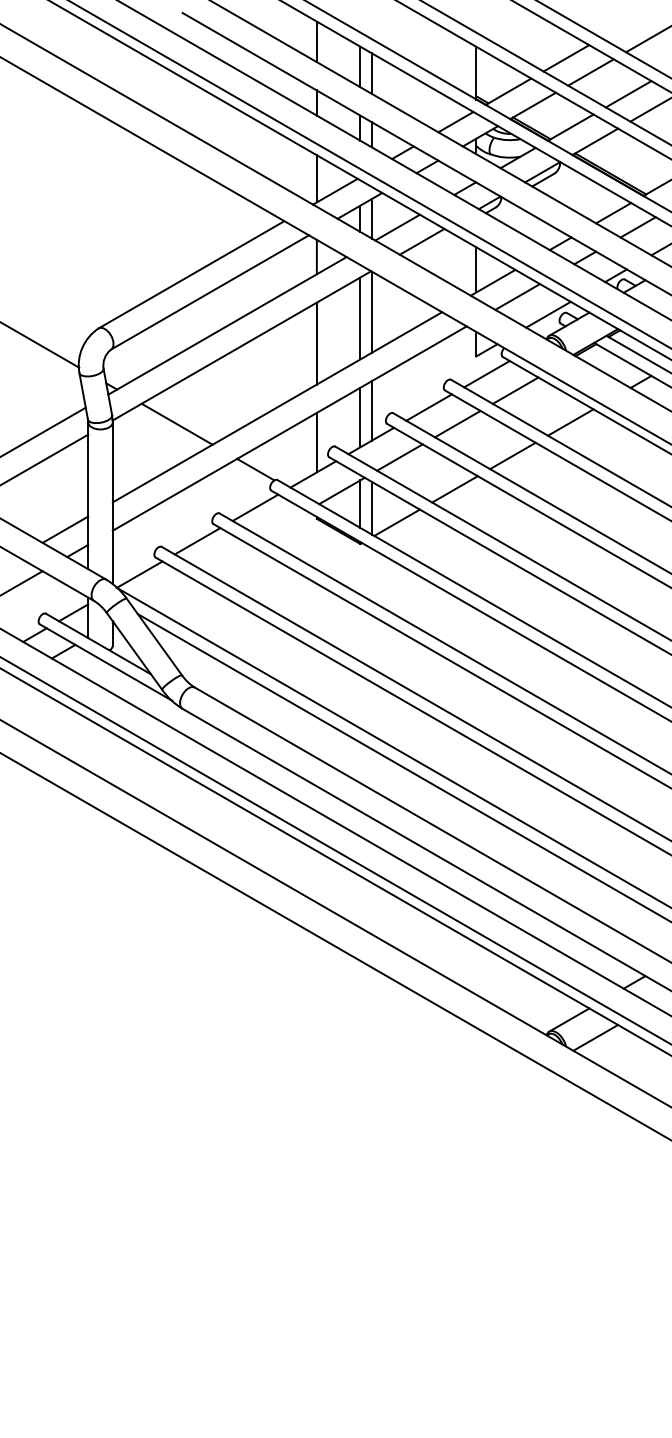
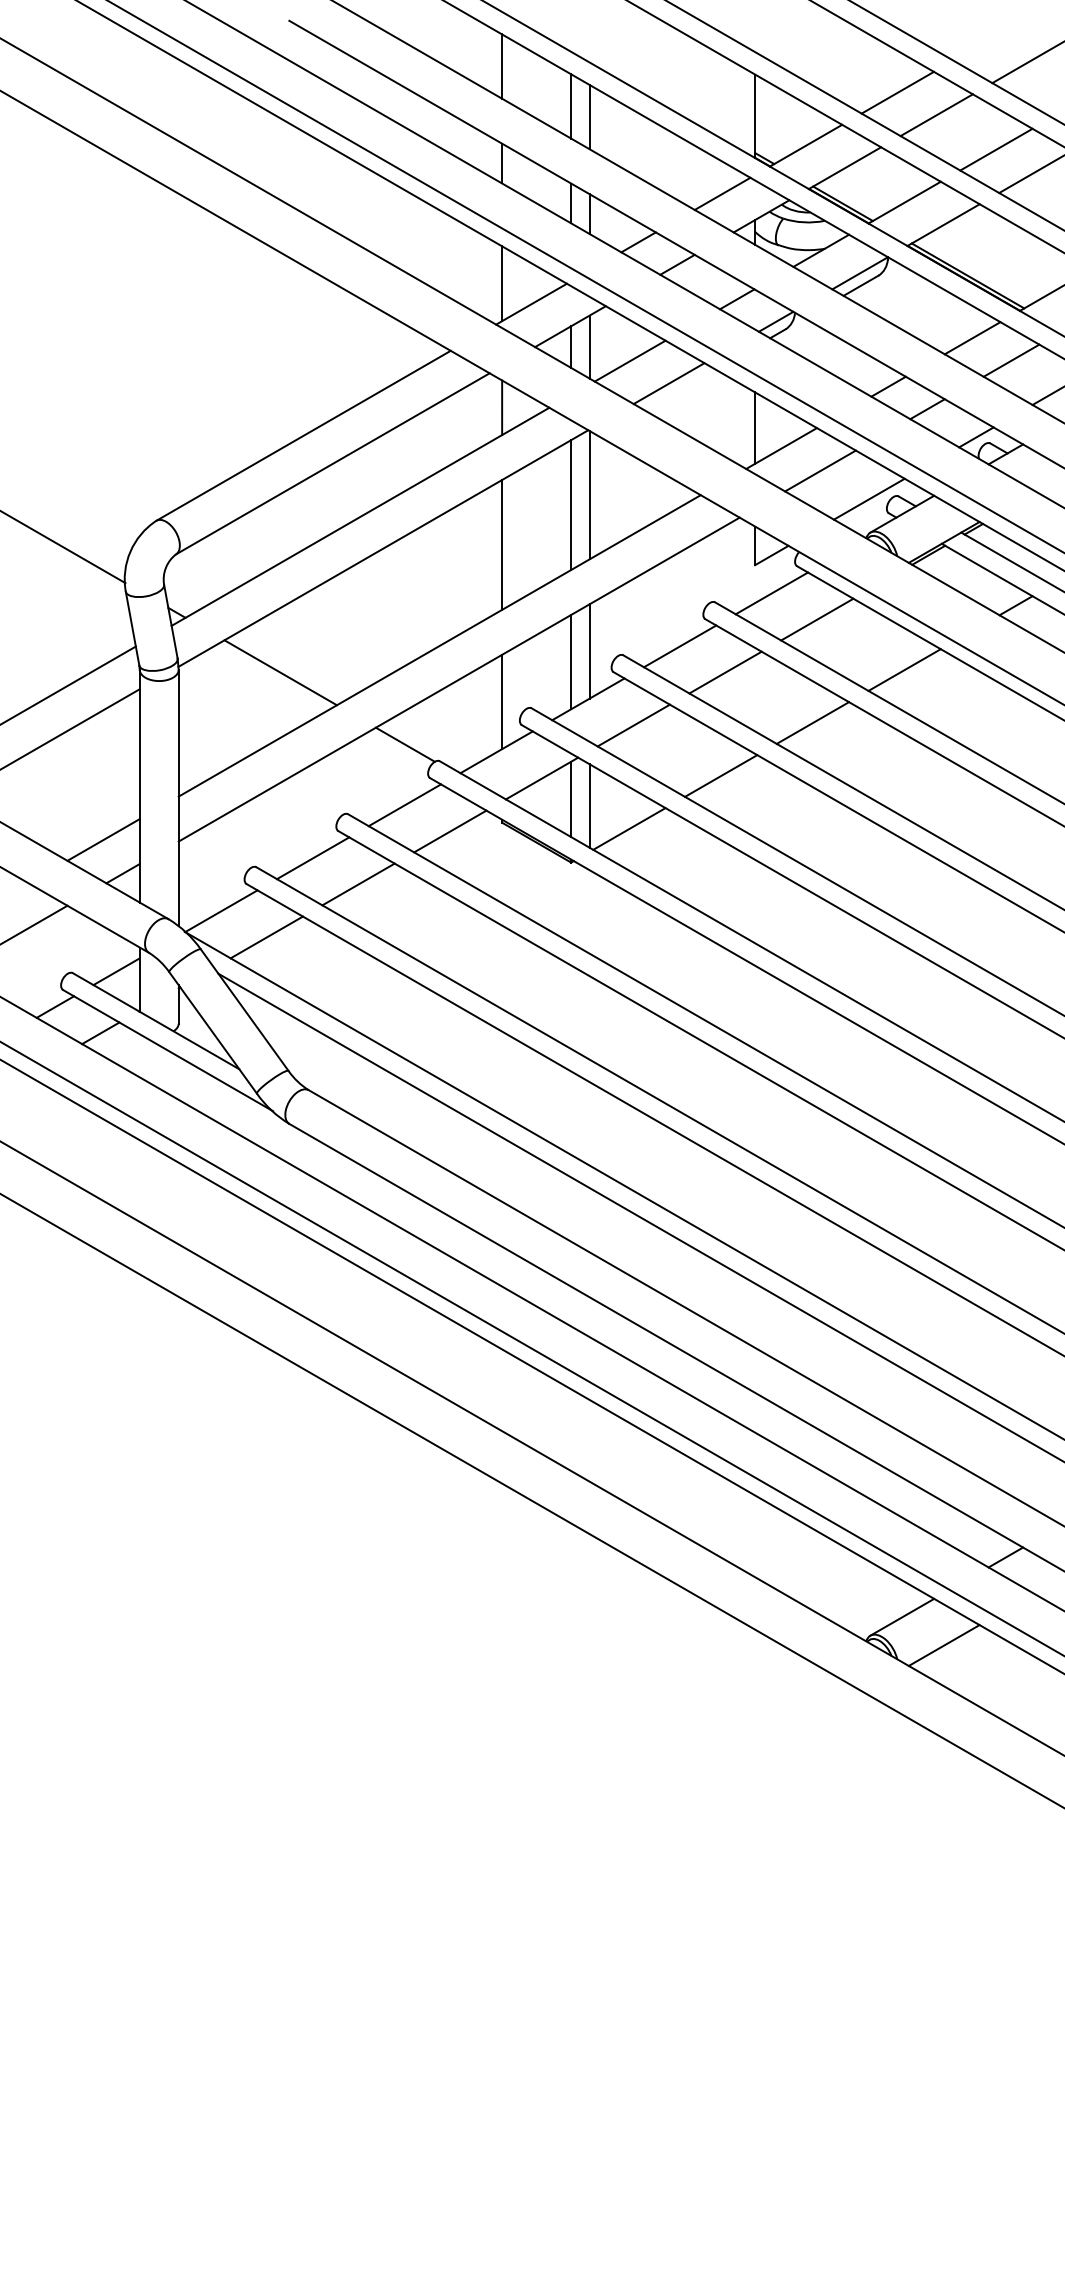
line: (283, 524) -> (449, 831), added
line: (226, 557) -> (358, 883), added
line: (168, 591) -> (266, 937), added

